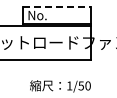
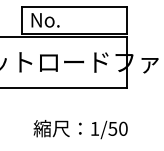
line: (57, 6) -> (76, 6), dashed -> solid

